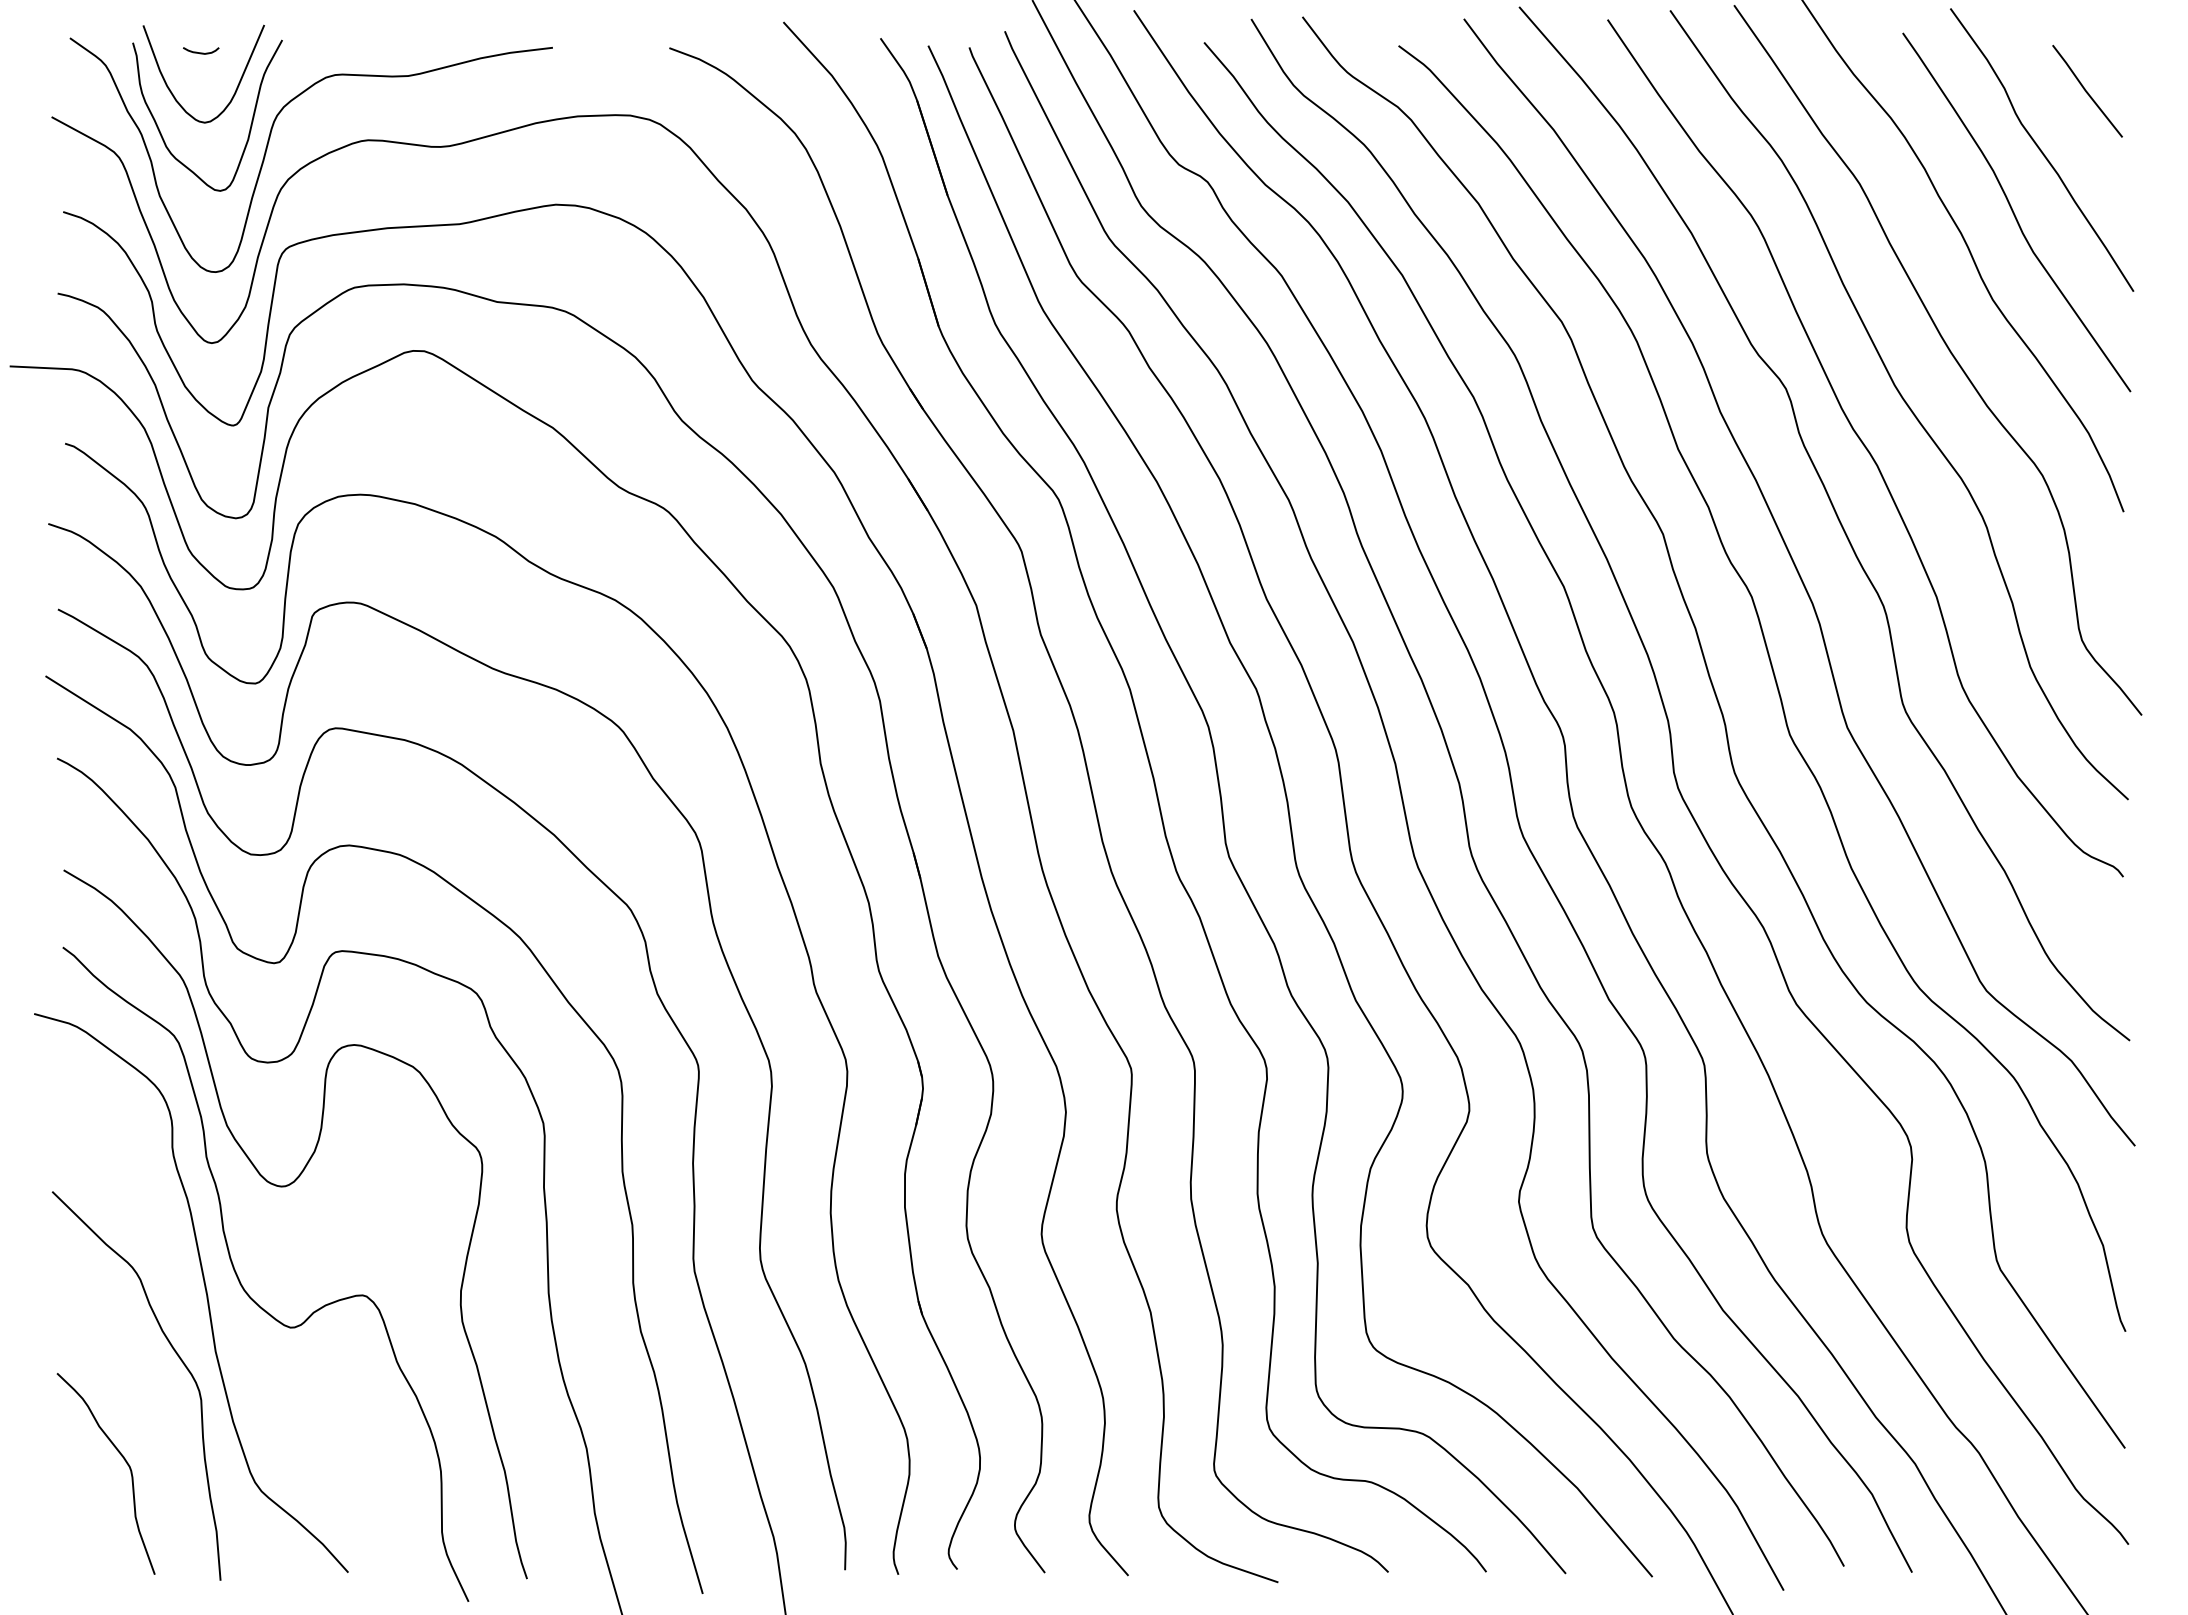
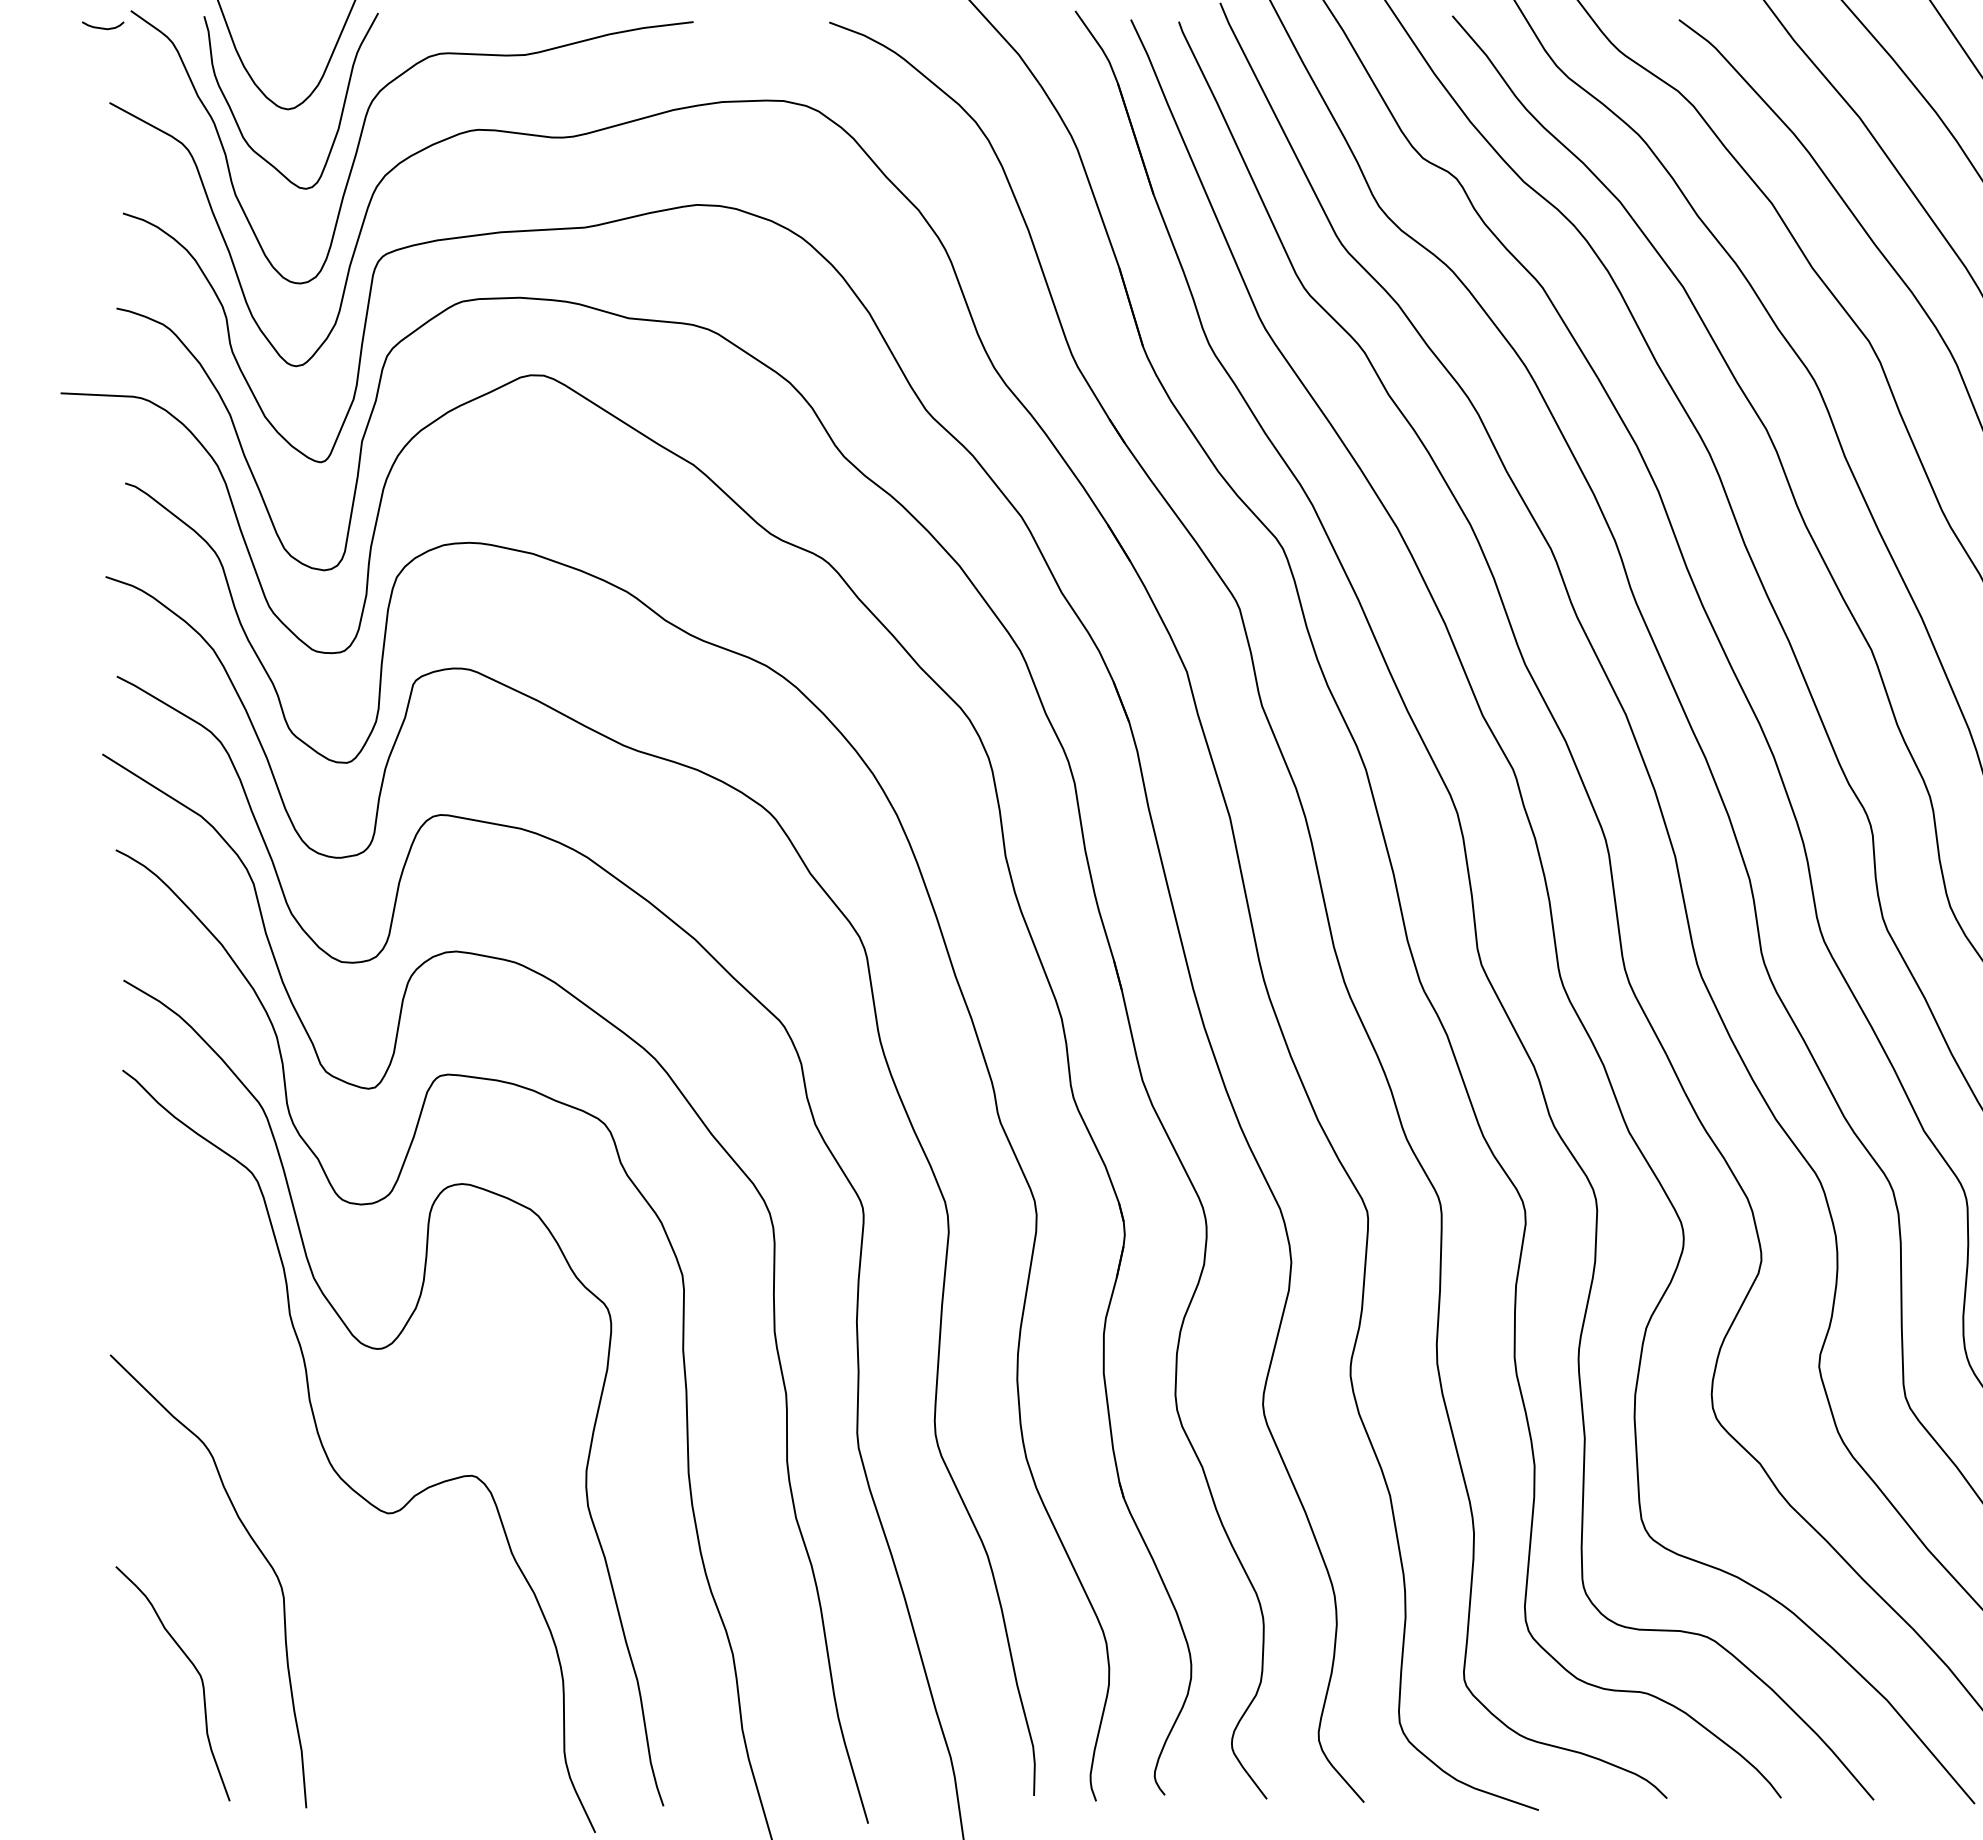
curve: (201, 52) -> (103, 27), moved
curve: (204, 1288) -> (287, 1467), removed

